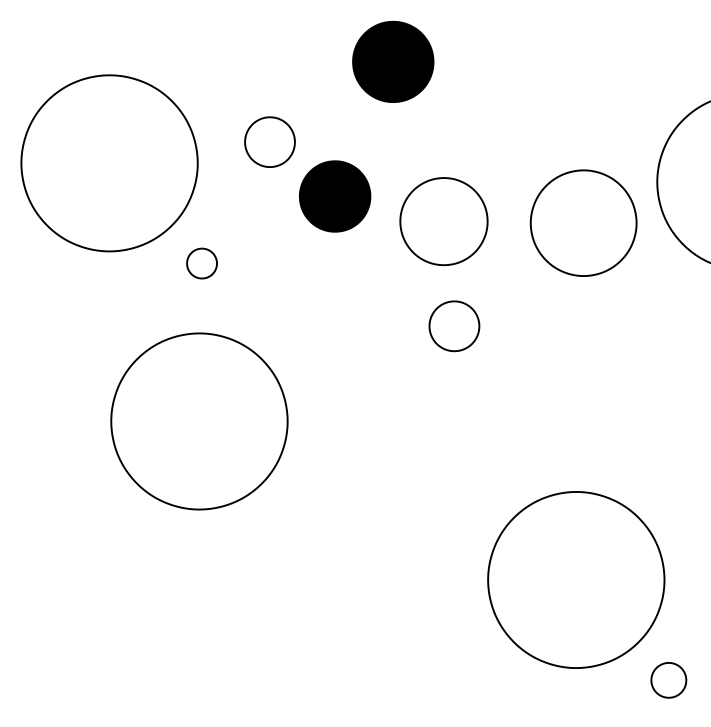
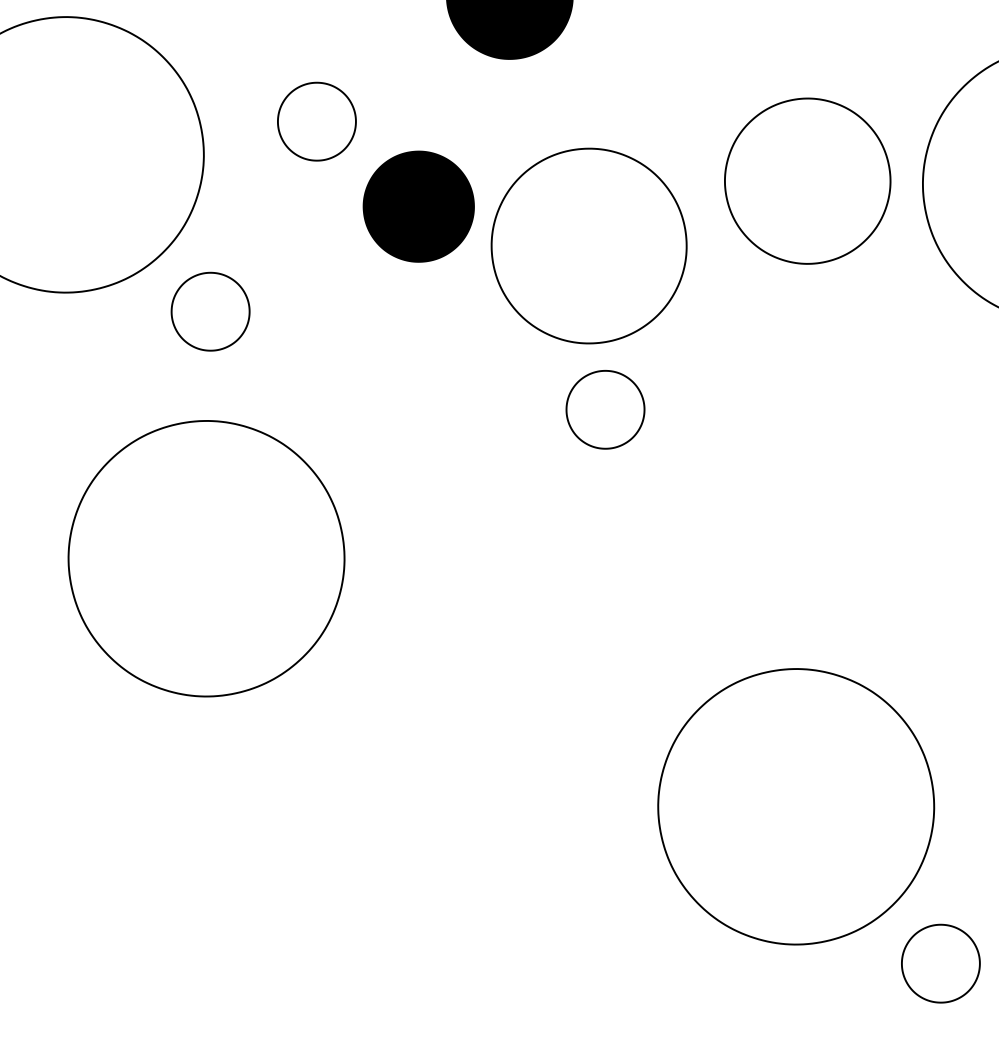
part: (443, 221) -> (588, 245), size x1.43
part: (583, 222) -> (807, 180), moved
part: (201, 263) -> (209, 311), size x1.67
part: (668, 680) -> (940, 964), size x1.43

